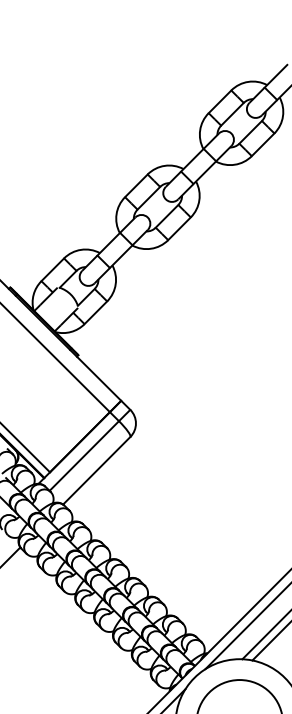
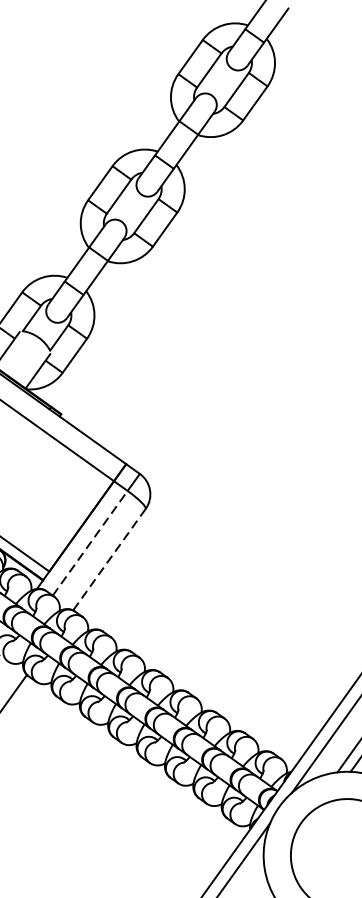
line: (84, 455) -> (90, 542), solid -> dashed
line: (96, 470) -> (109, 559), solid -> dashed

